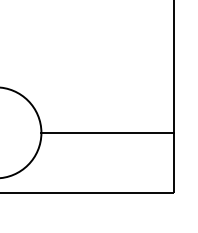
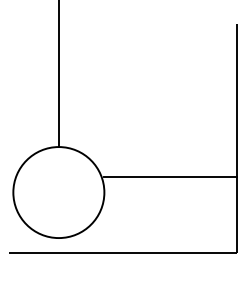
line: (107, 132) -> (170, 176), moved

